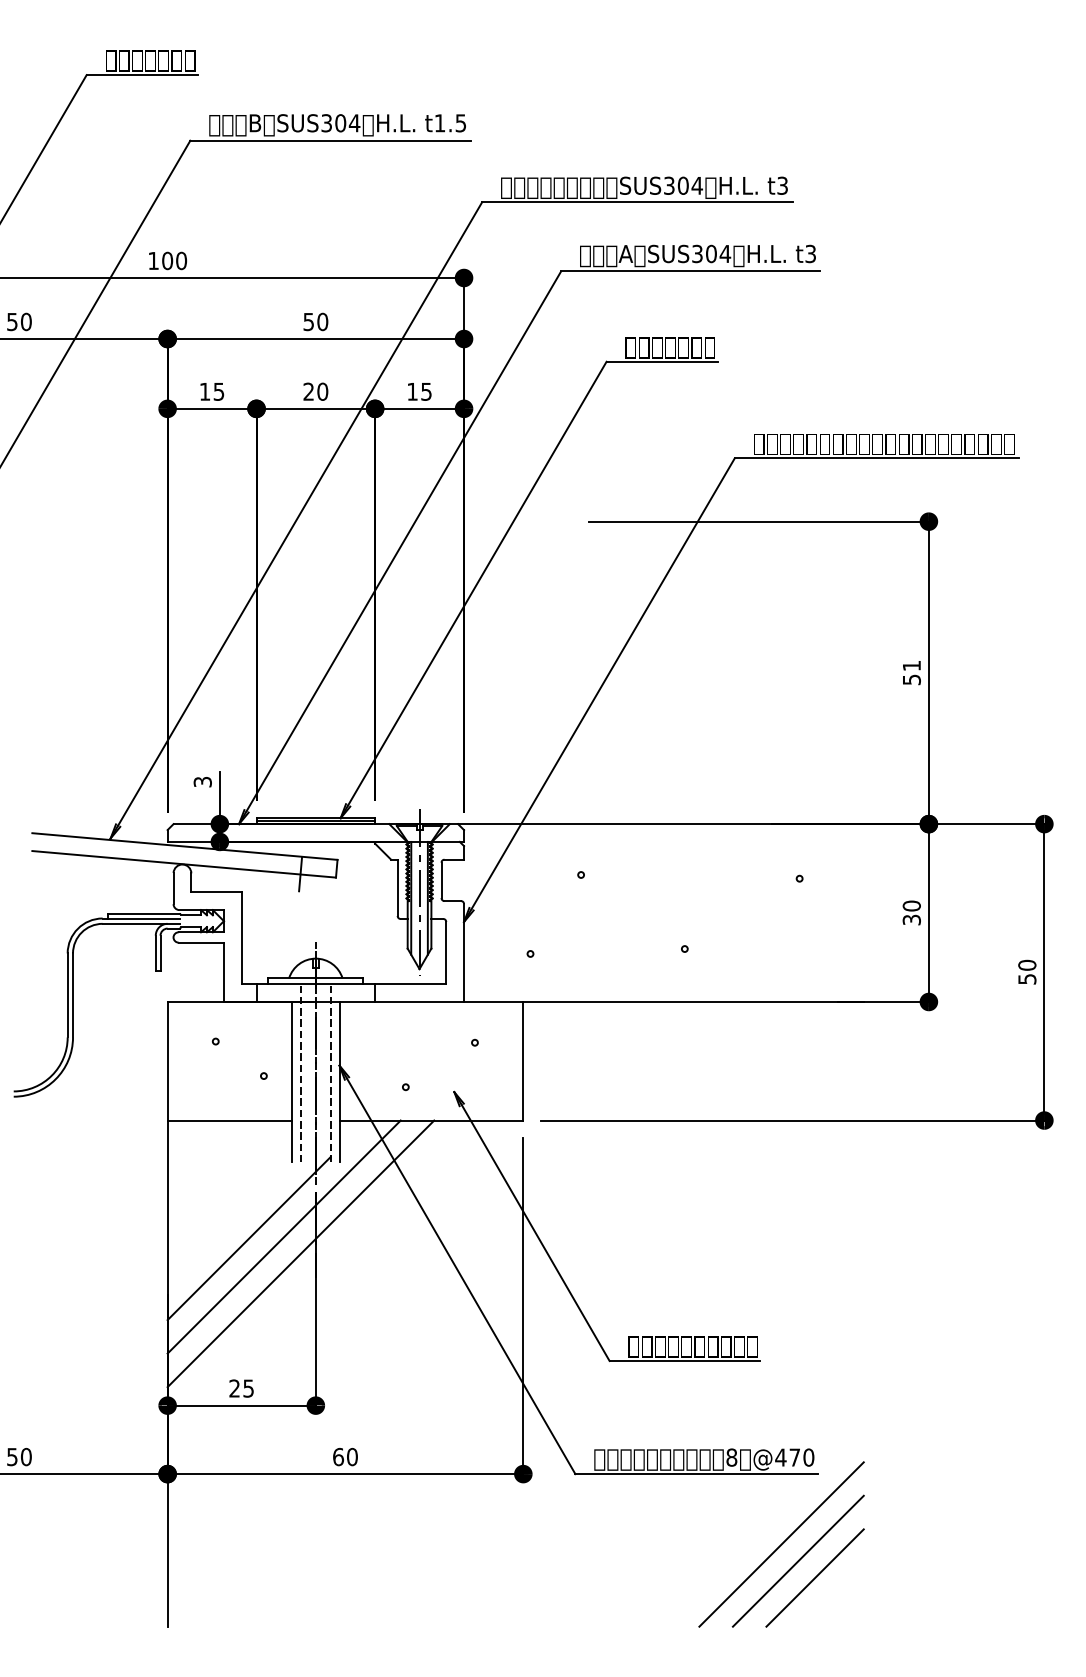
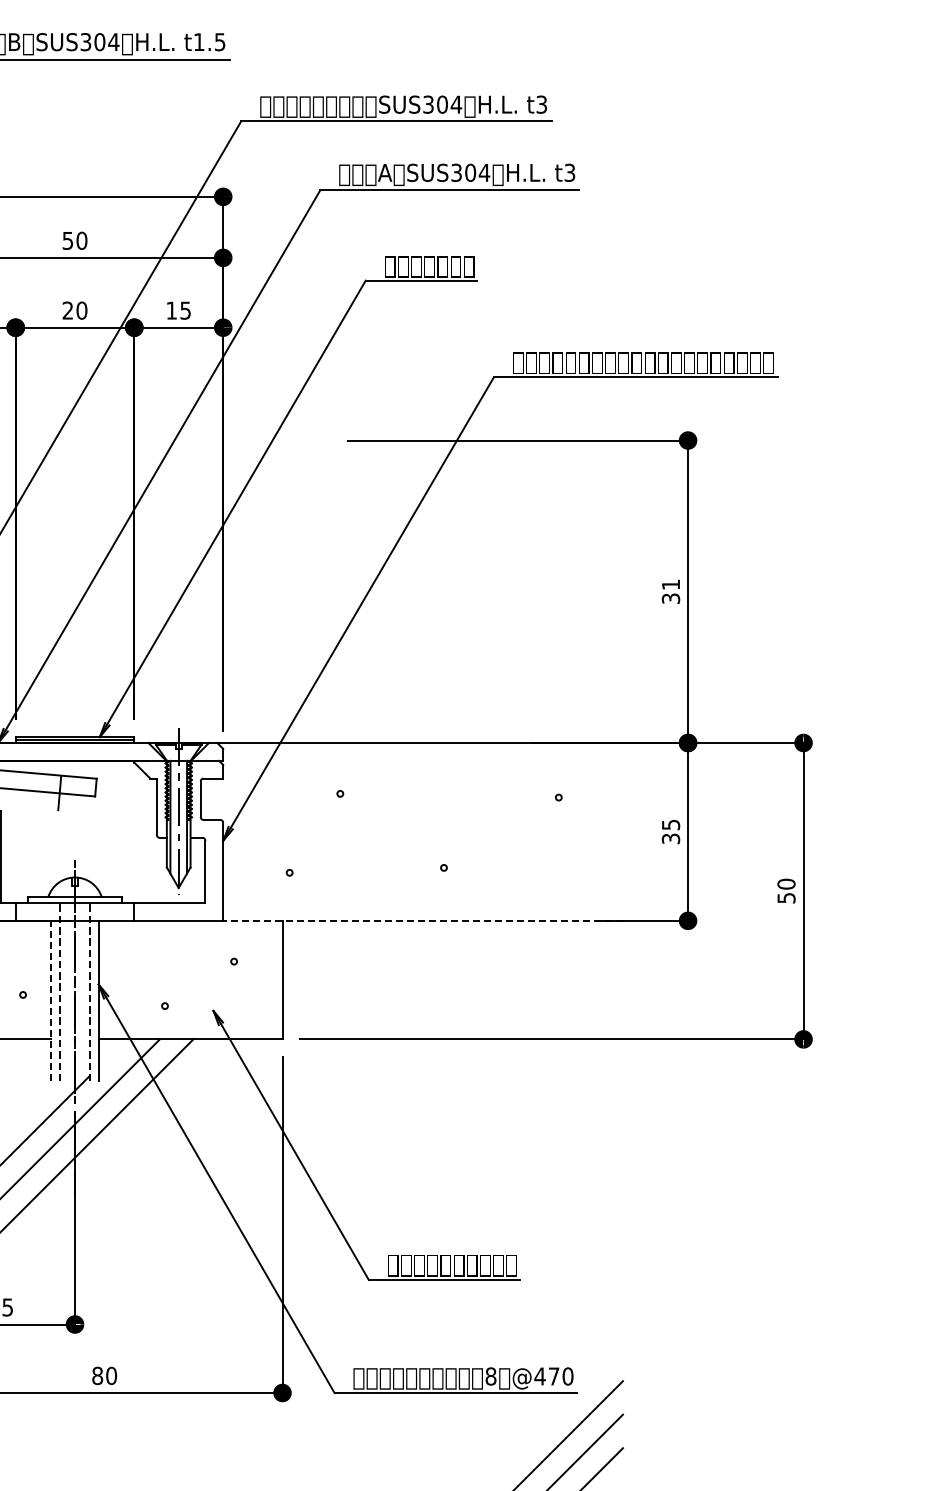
text: (911, 679) -> (670, 598), 51 -> 31
text: (911, 905) -> (670, 824), 30 -> 35
line: (663, 1001) -> (422, 920), solid -> dashed
line: (292, 1081) -> (51, 1000), solid -> dashed
text: (338, 1456) -> (97, 1375), 60 -> 80

